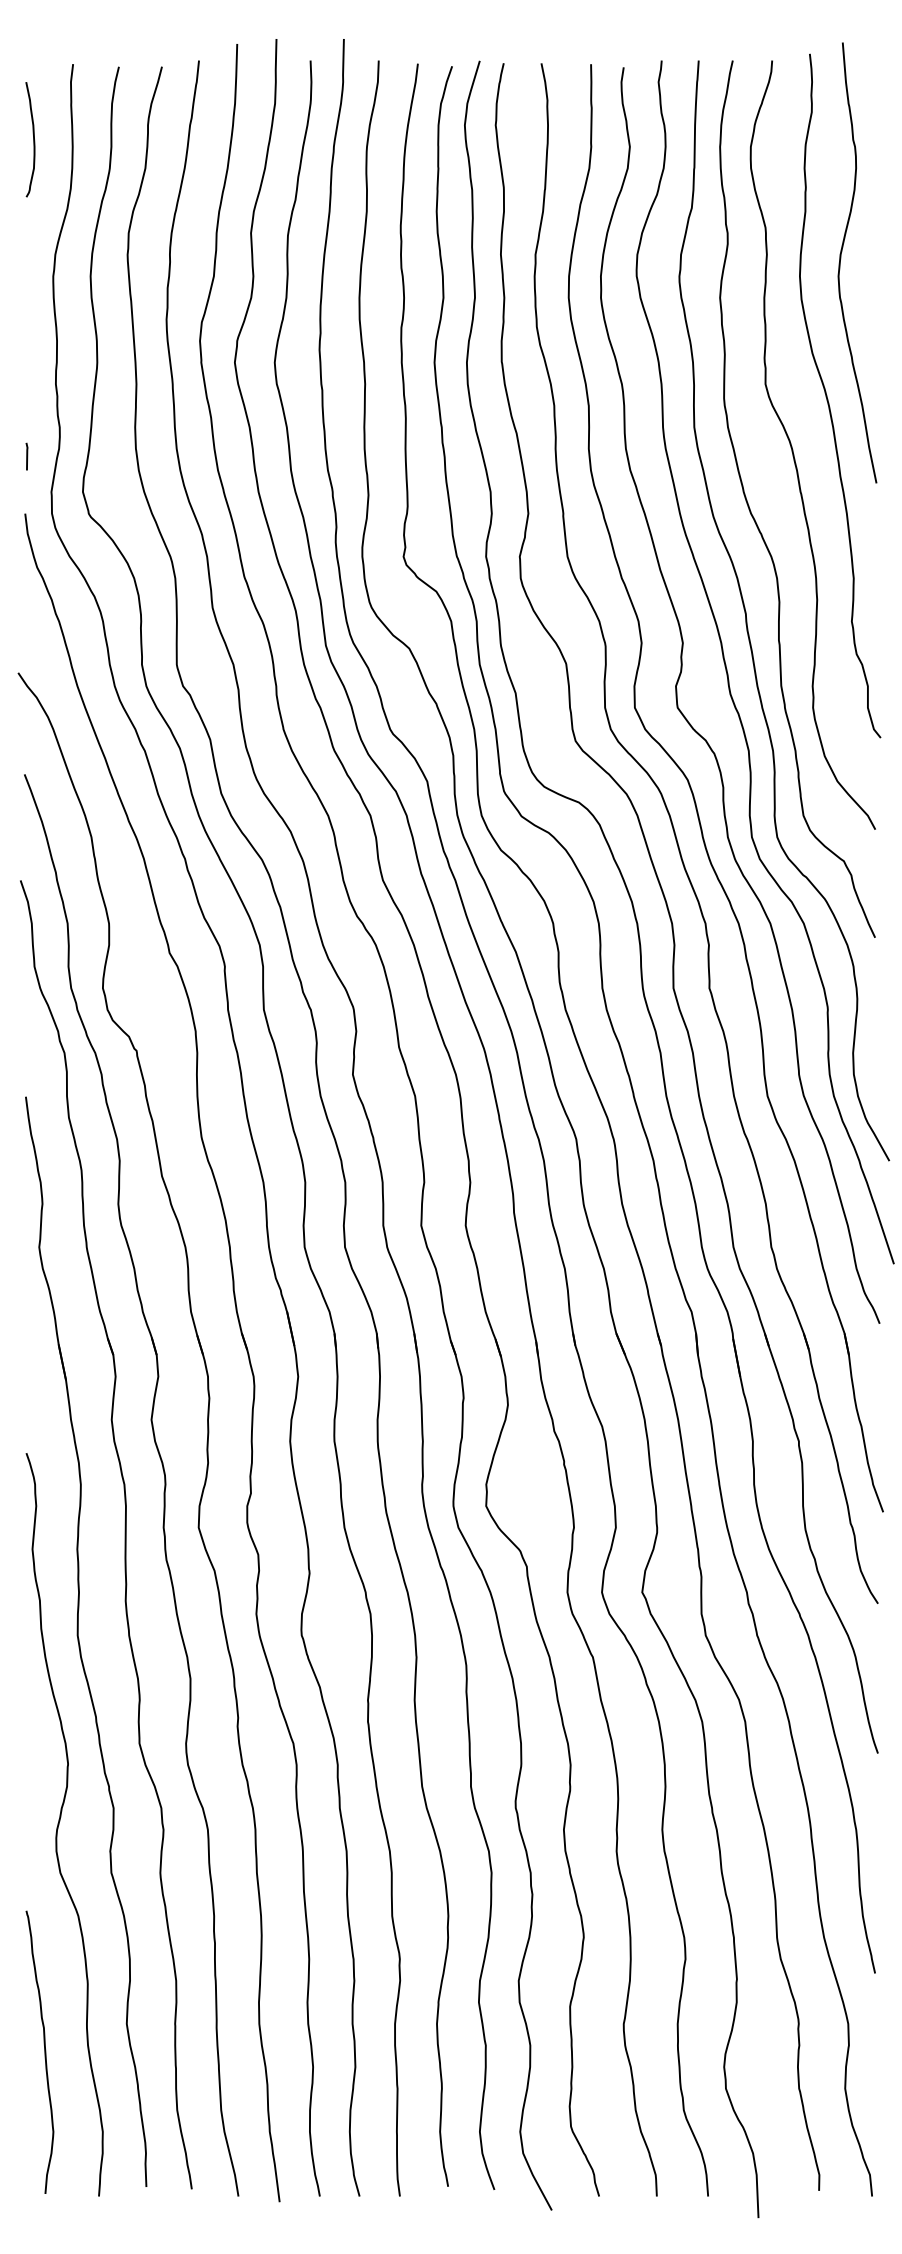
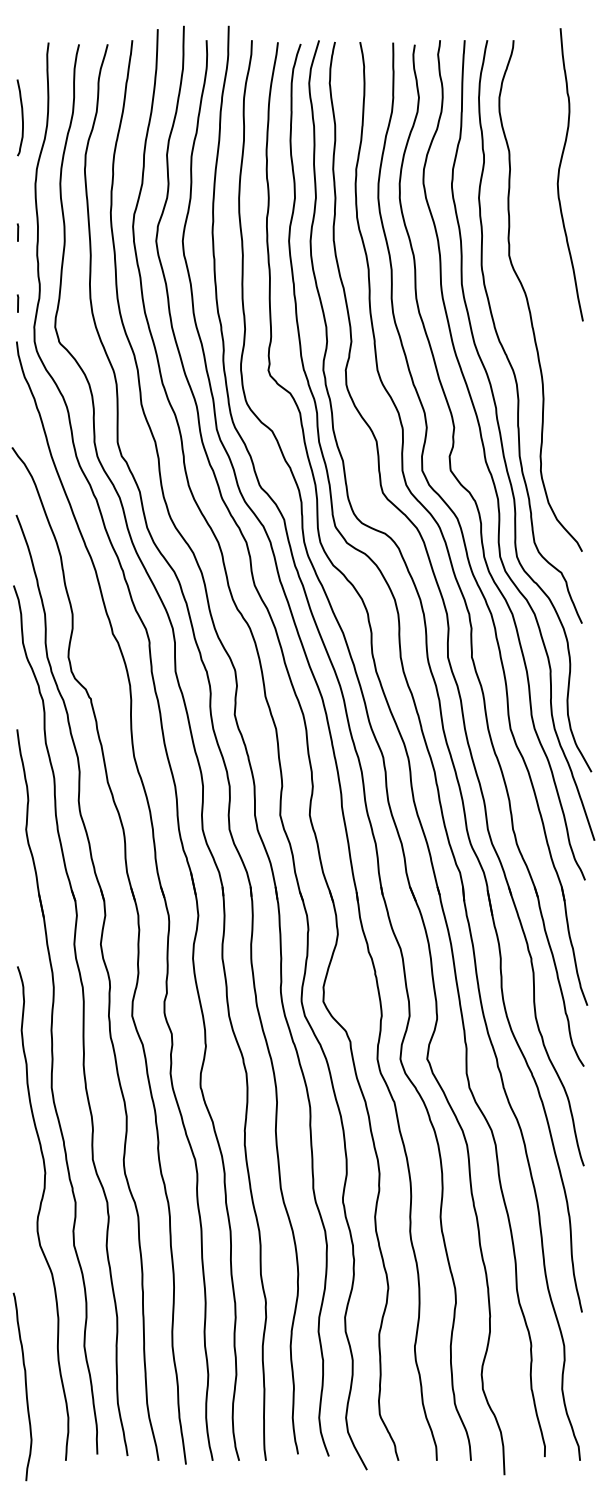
curve: (32, 139) -> (21, 117), moved
line: (26, 349) -> (17, 232), added
curve: (829, 399) -> (551, 265), removed
curve: (44, 2051) -> (25, 1386), moved

